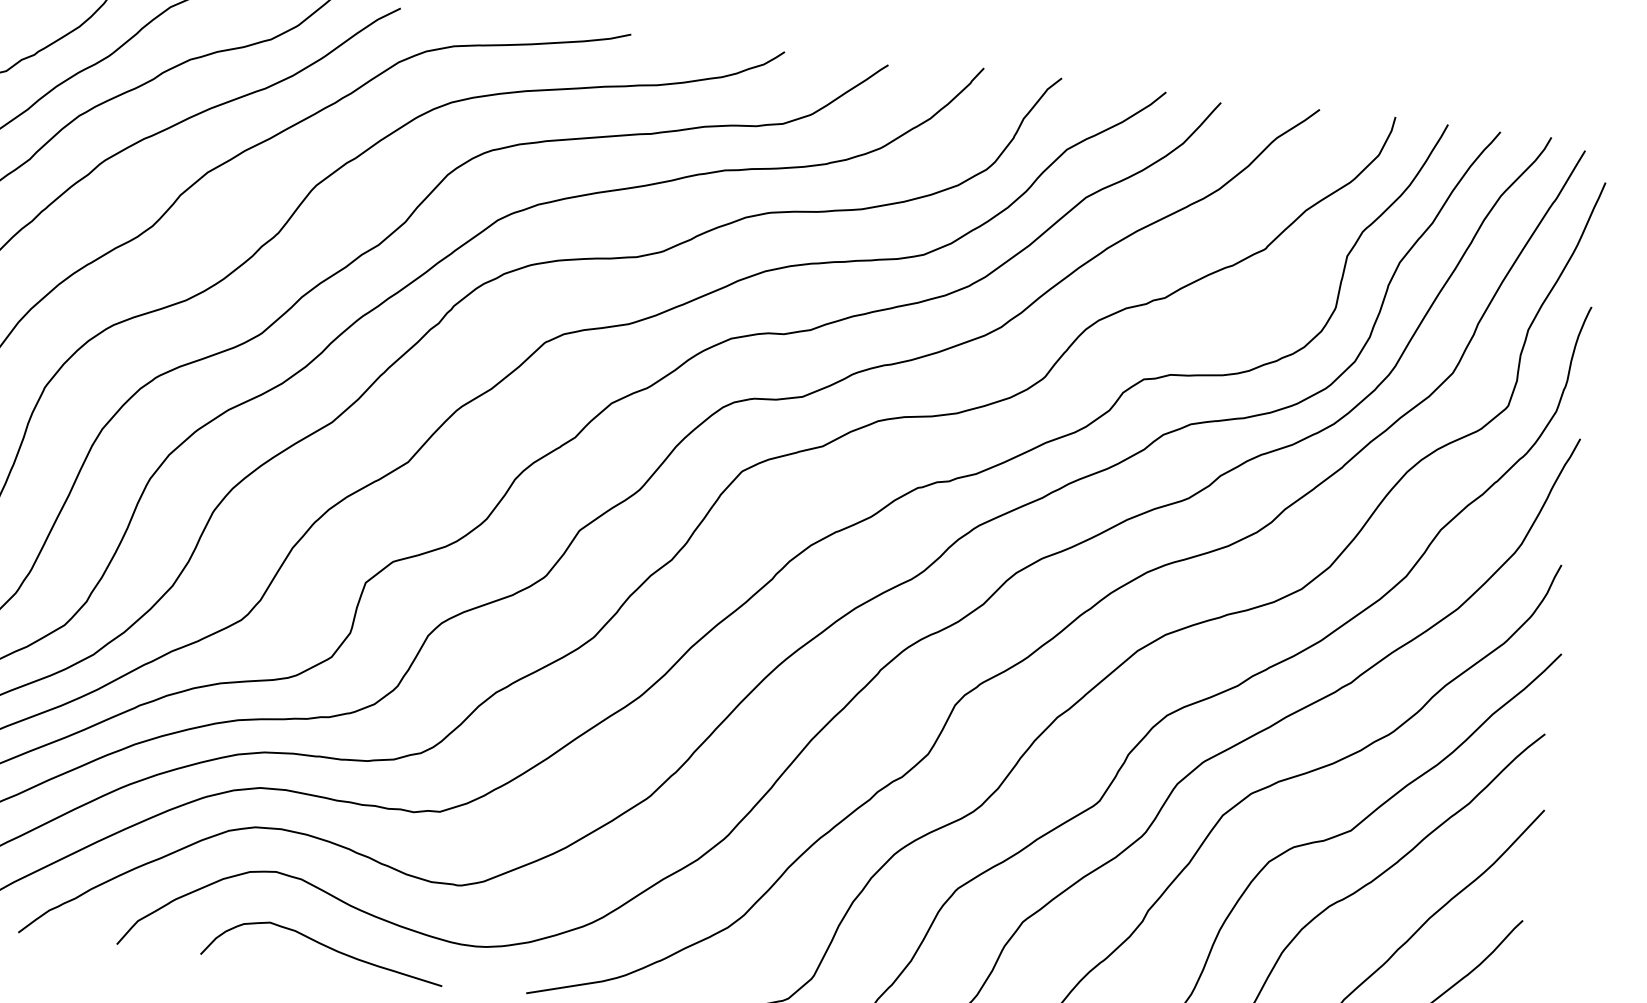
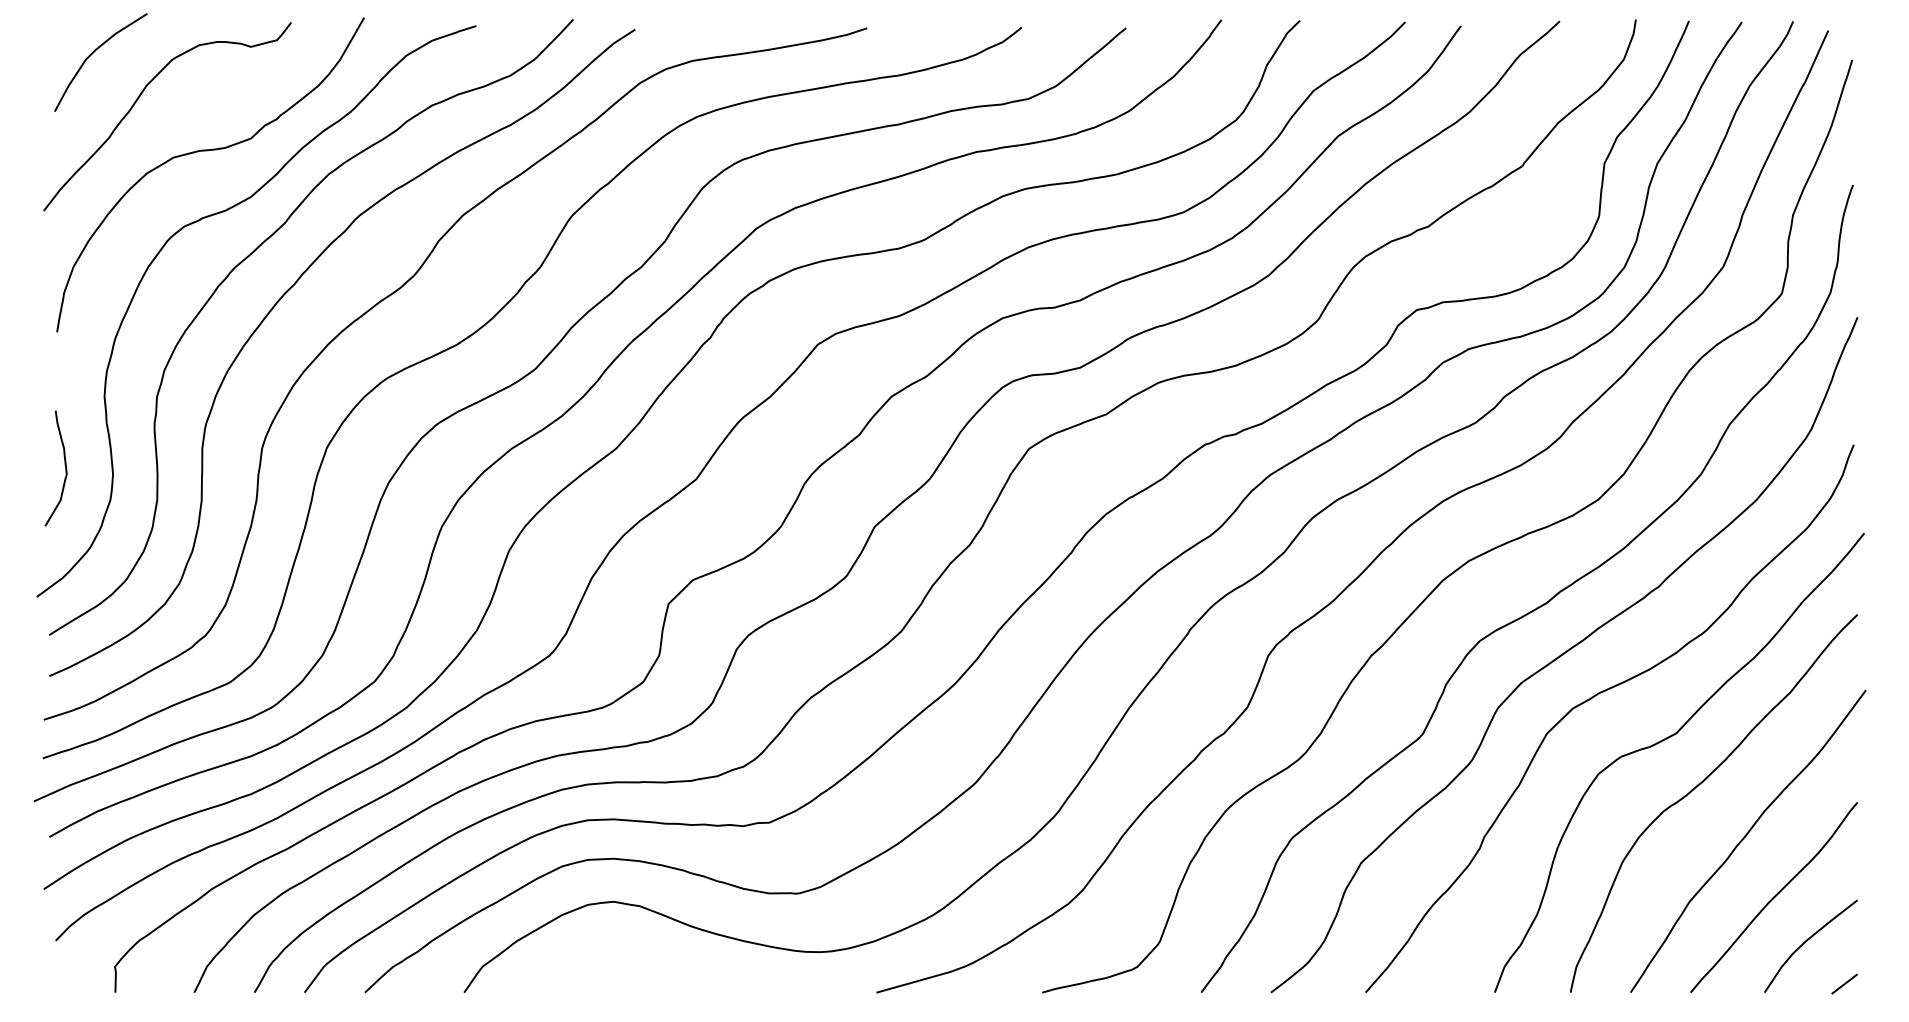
curve: (325, 947) -> (671, 970), removed

